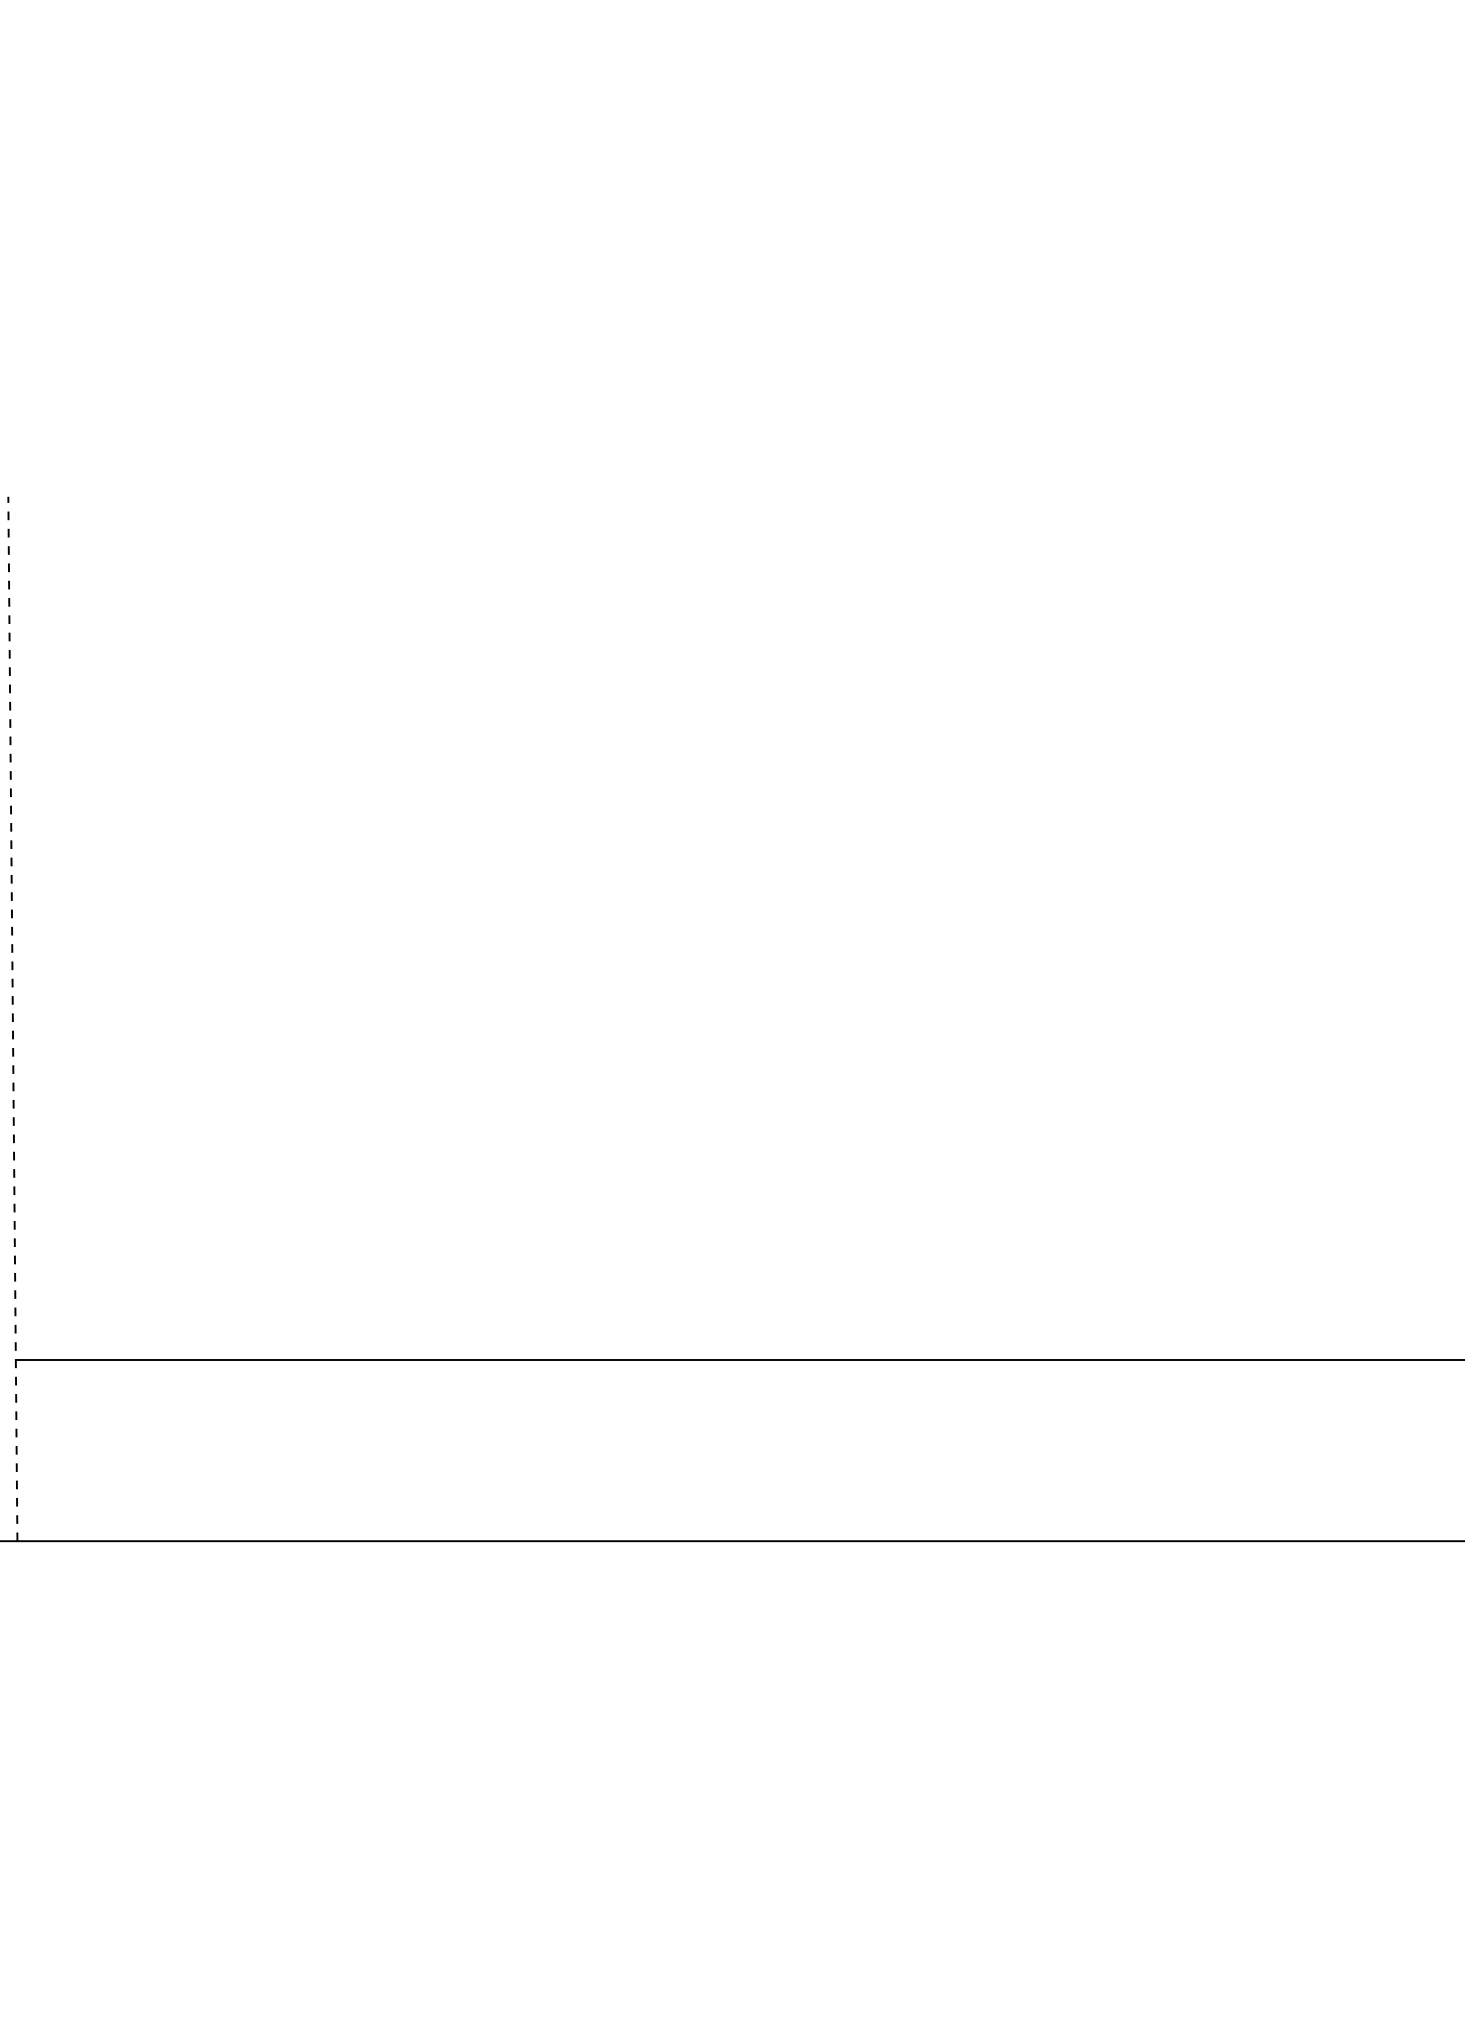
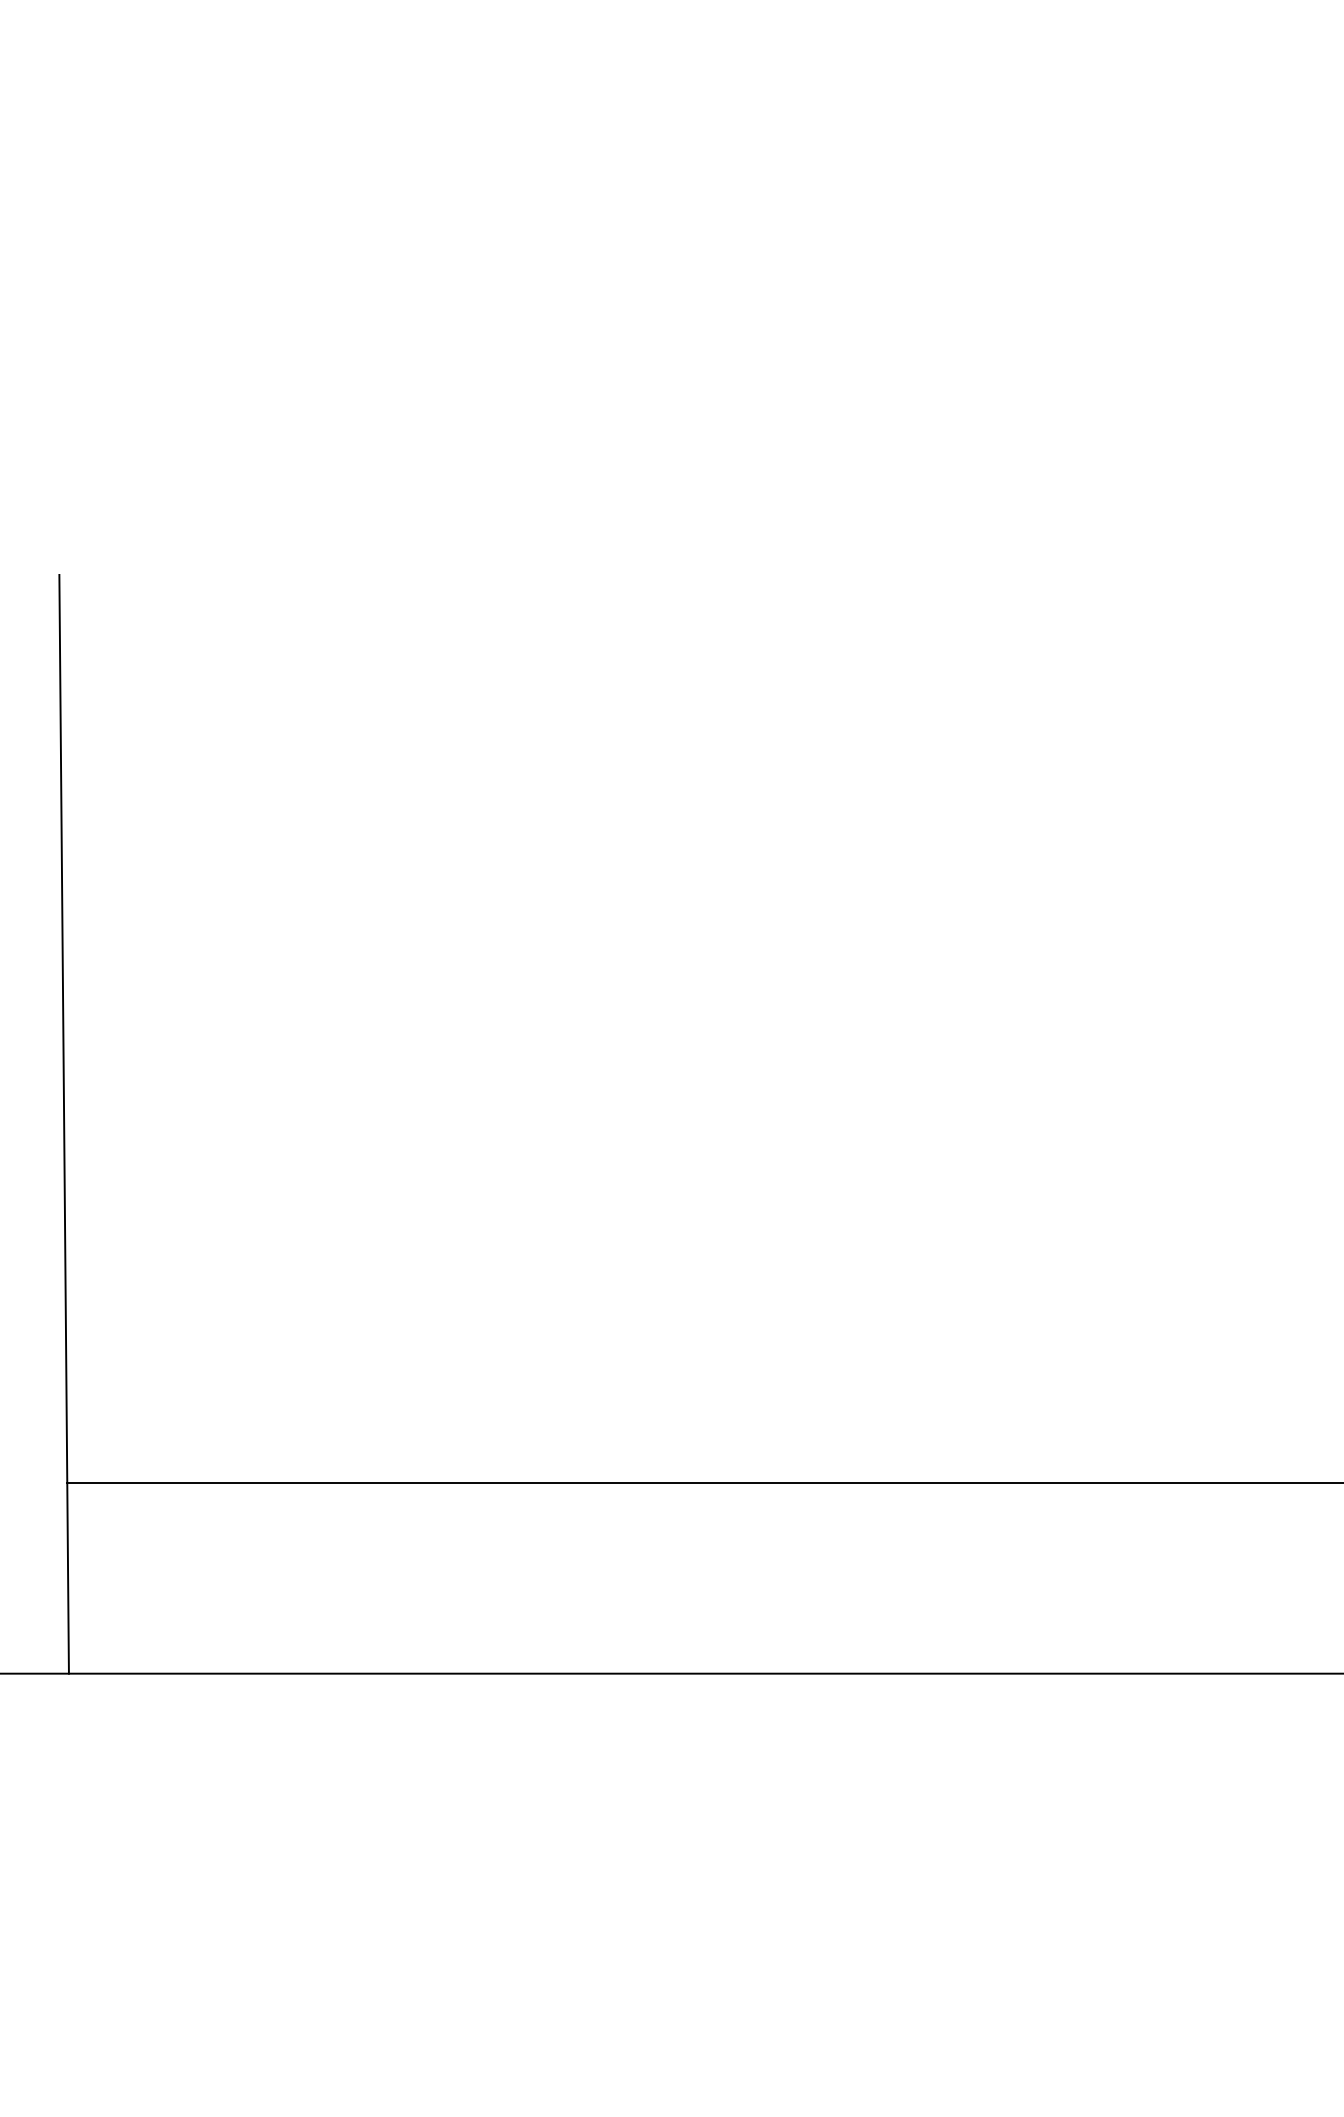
line: (12, 1018) -> (63, 1123), dashed -> solid

